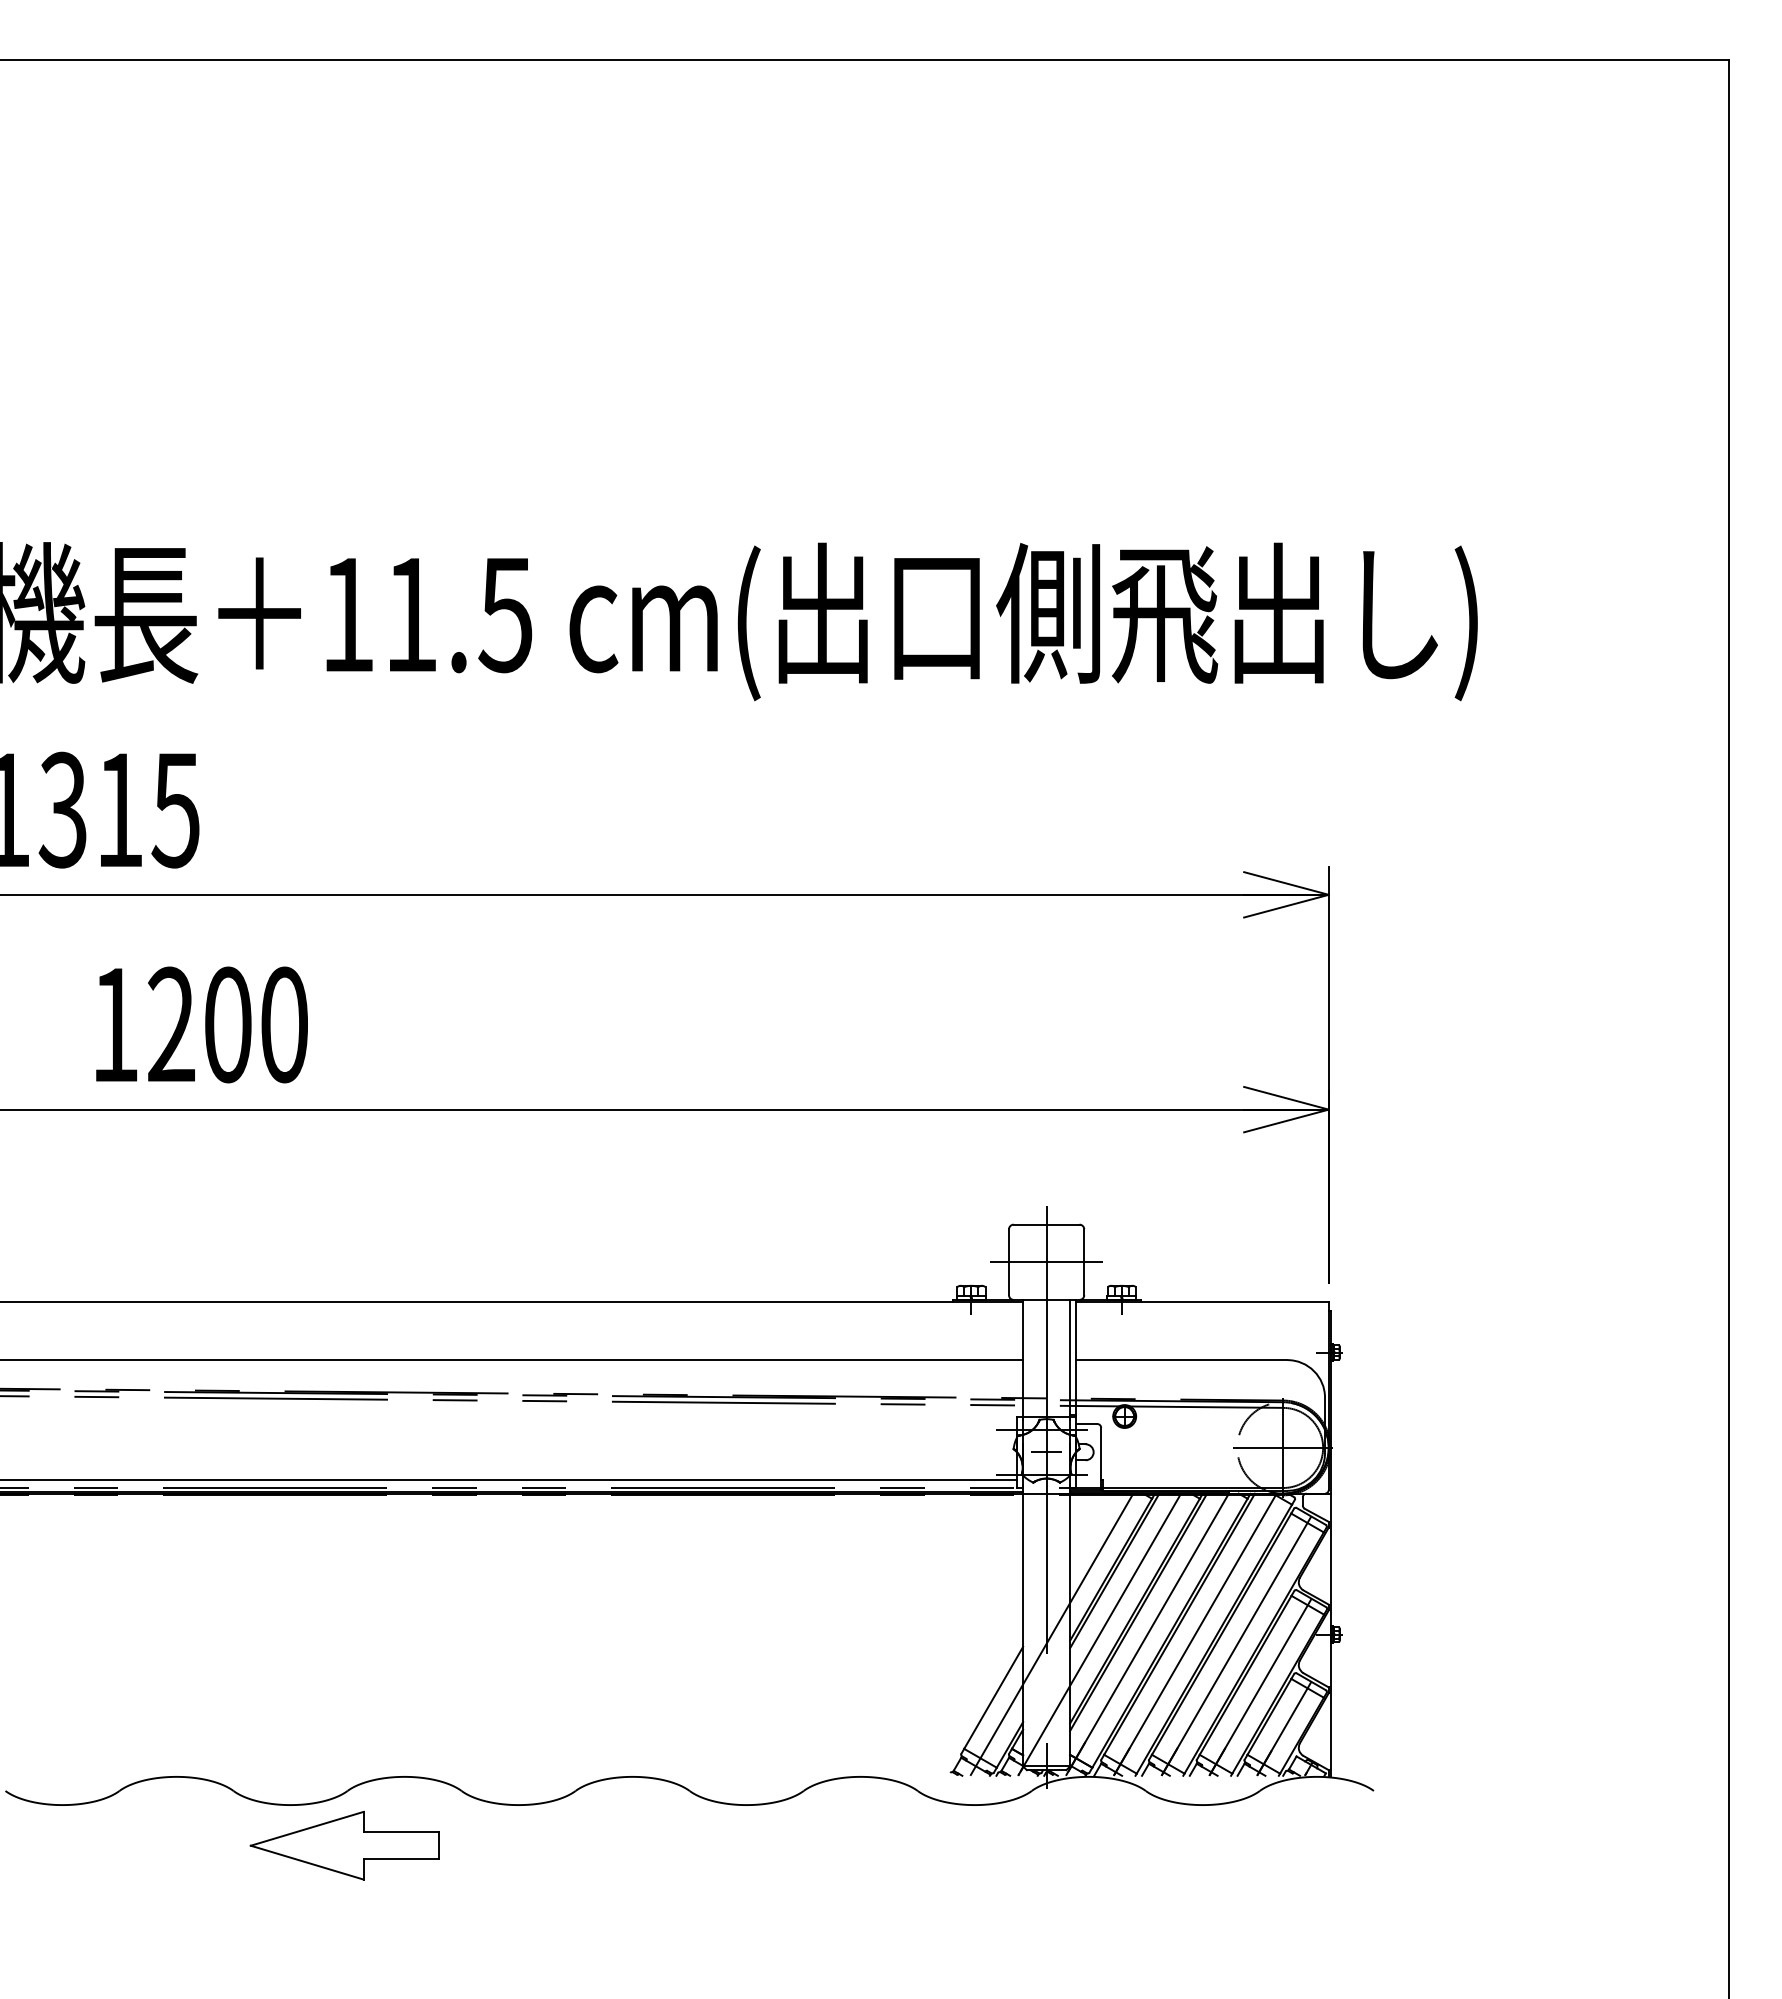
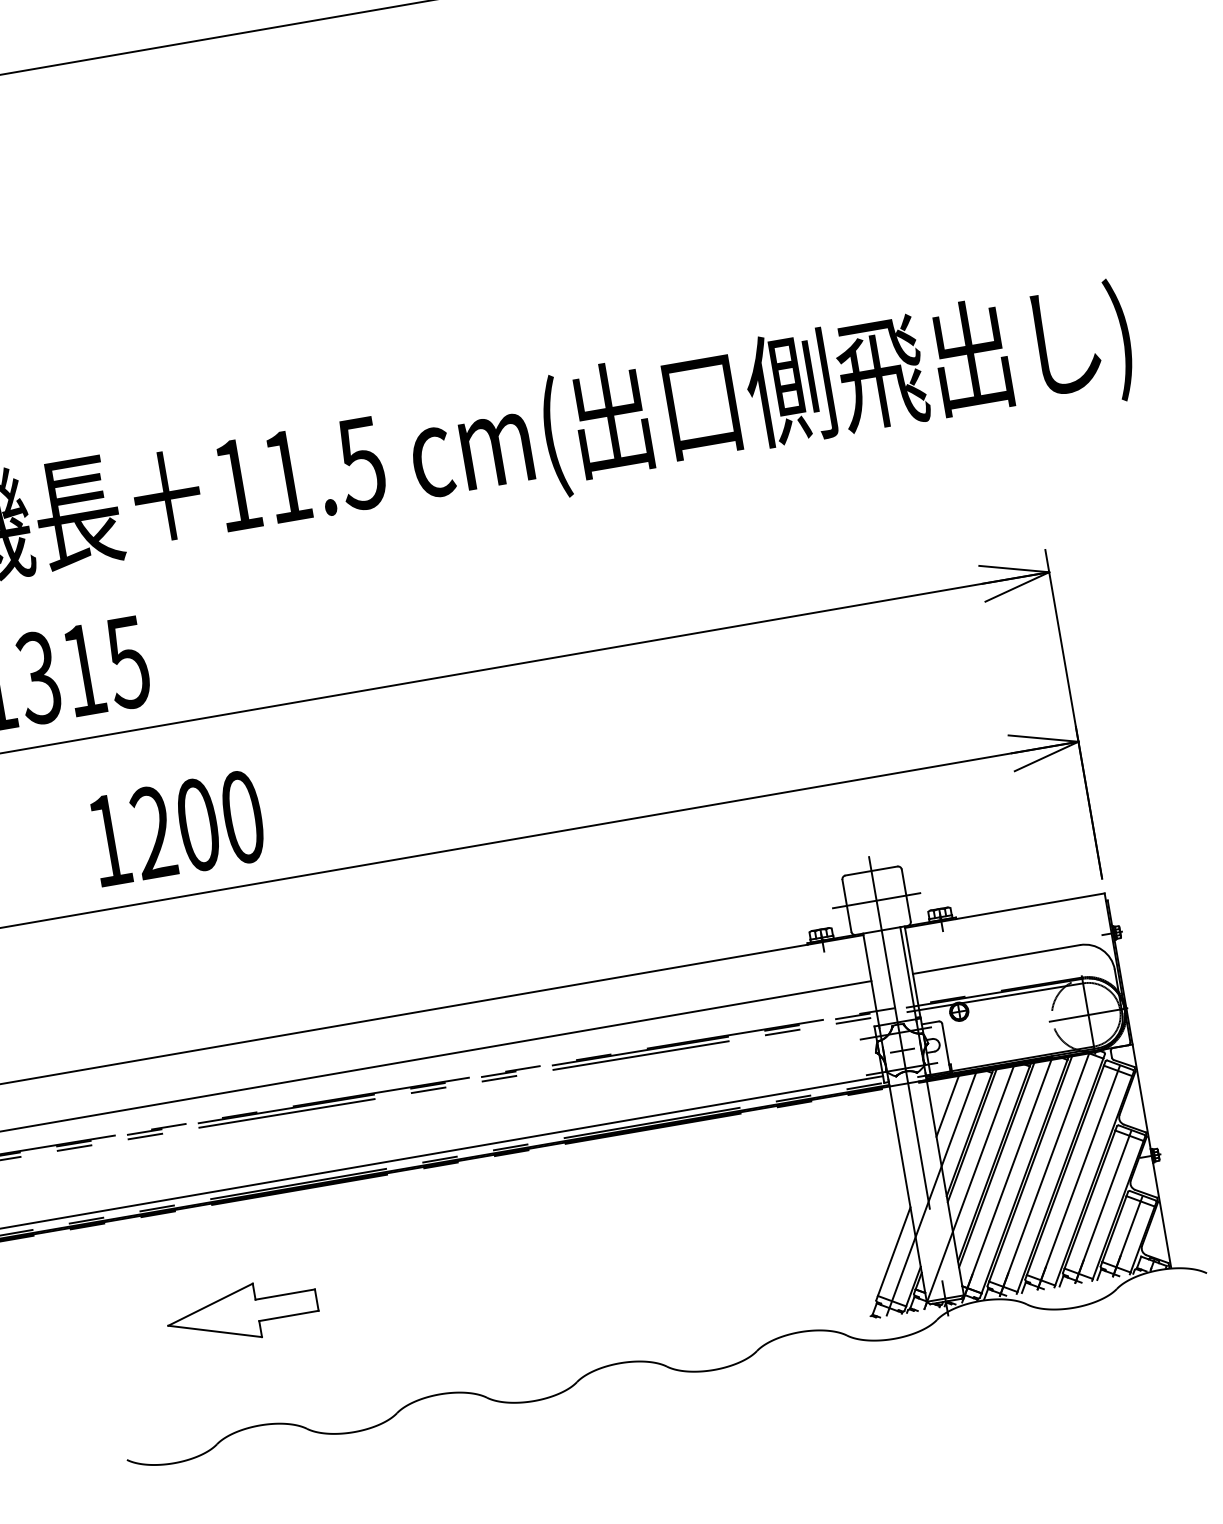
line: (1090, 1529) -> (947, 1105), added
part: (344, 1845) -> (242, 1312), moved

